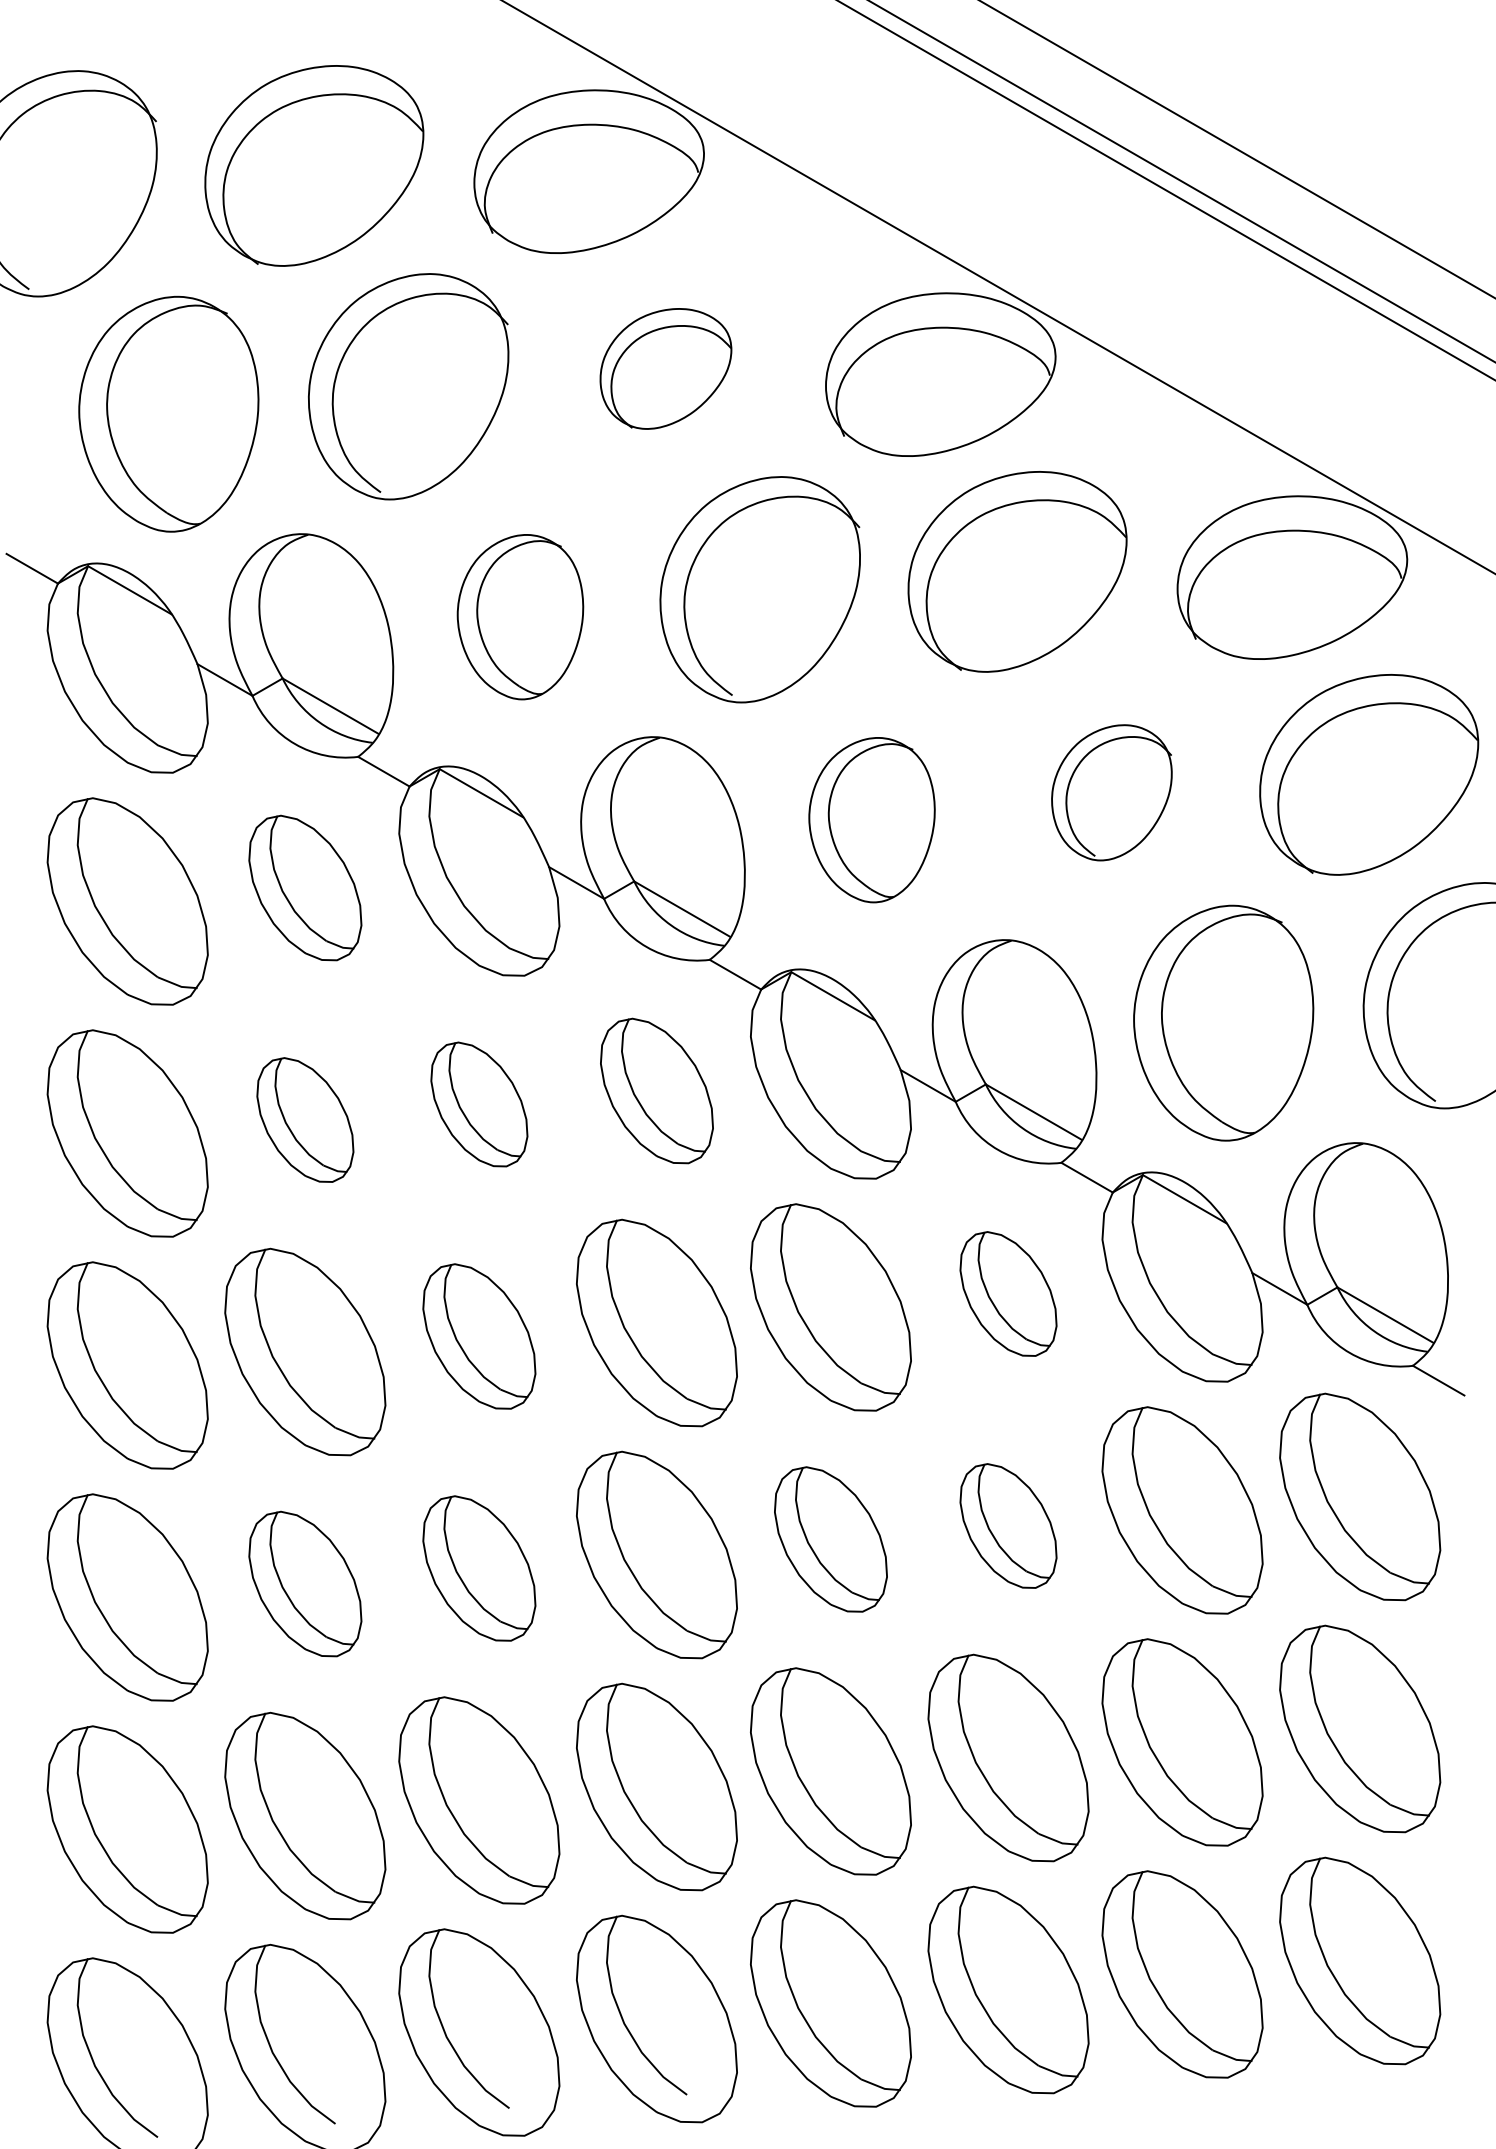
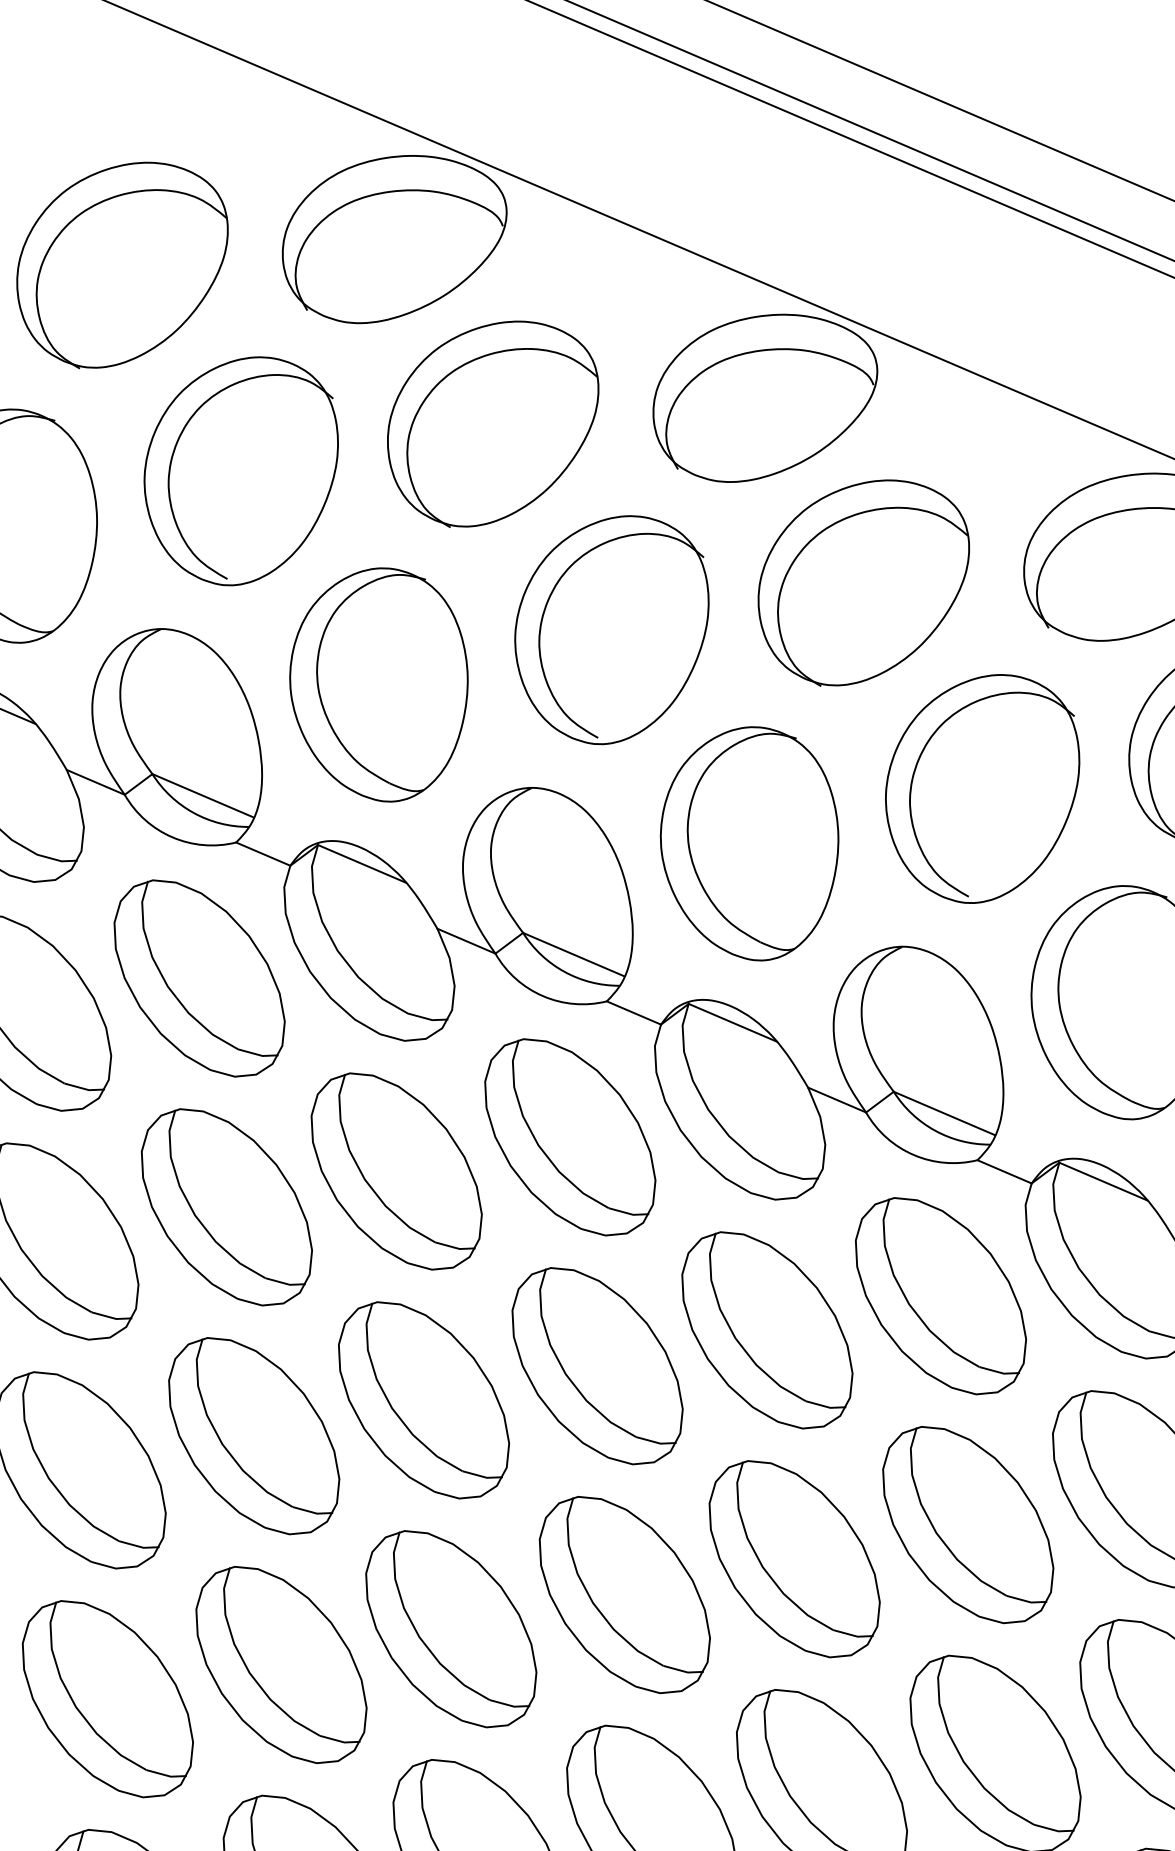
part: (665, 368) -> (493, 423), size x1.67
part: (520, 616) -> (379, 684), size x1.43
part: (1111, 792) -> (983, 789), size x1.67
part: (871, 819) -> (749, 843), size x1.43
part: (305, 887) -> (199, 977), size x1.43
part: (656, 1090) -> (569, 1136), size x1.43
part: (479, 1104) -> (396, 1171), size x1.67
part: (305, 1119) -> (226, 1206), size x1.67
part: (1008, 1293) -> (940, 1295), size x1.67
part: (479, 1336) -> (423, 1399), size x1.43
part: (1008, 1525) -> (967, 1524), size x1.67
part: (830, 1539) -> (794, 1558), size x1.43
part: (479, 1568) -> (451, 1628), size x1.43
part: (305, 1583) -> (281, 1664), size x1.43

